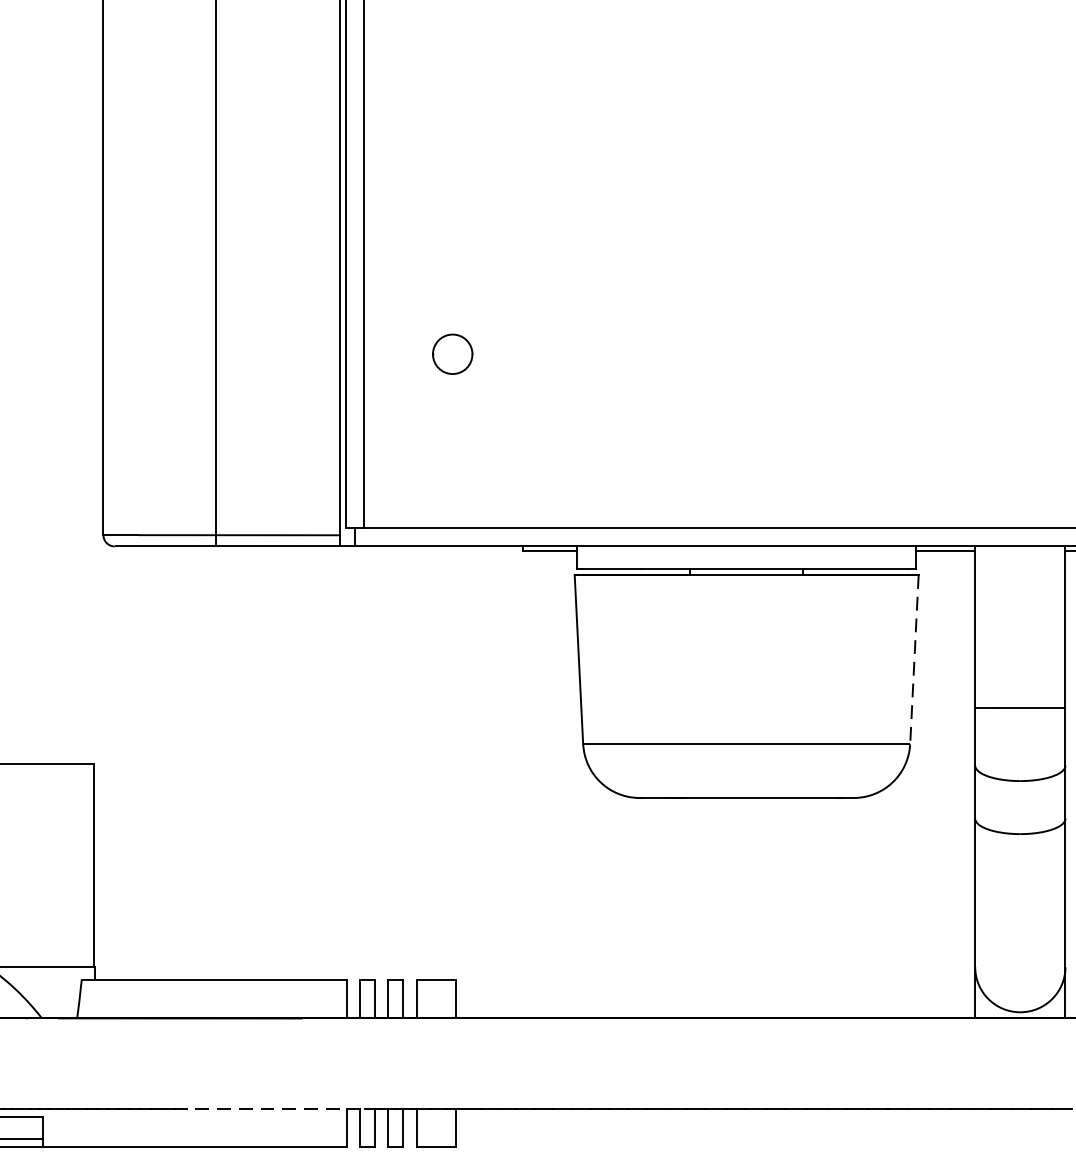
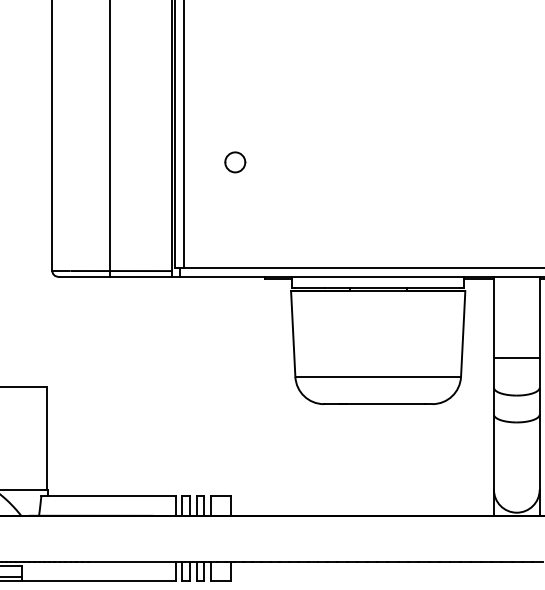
circle: (453, 354) -> (235, 162), moved
line: (915, 660) -> (463, 334), dashed -> solid
line: (269, 1108) -> (136, 561), dashed -> solid

